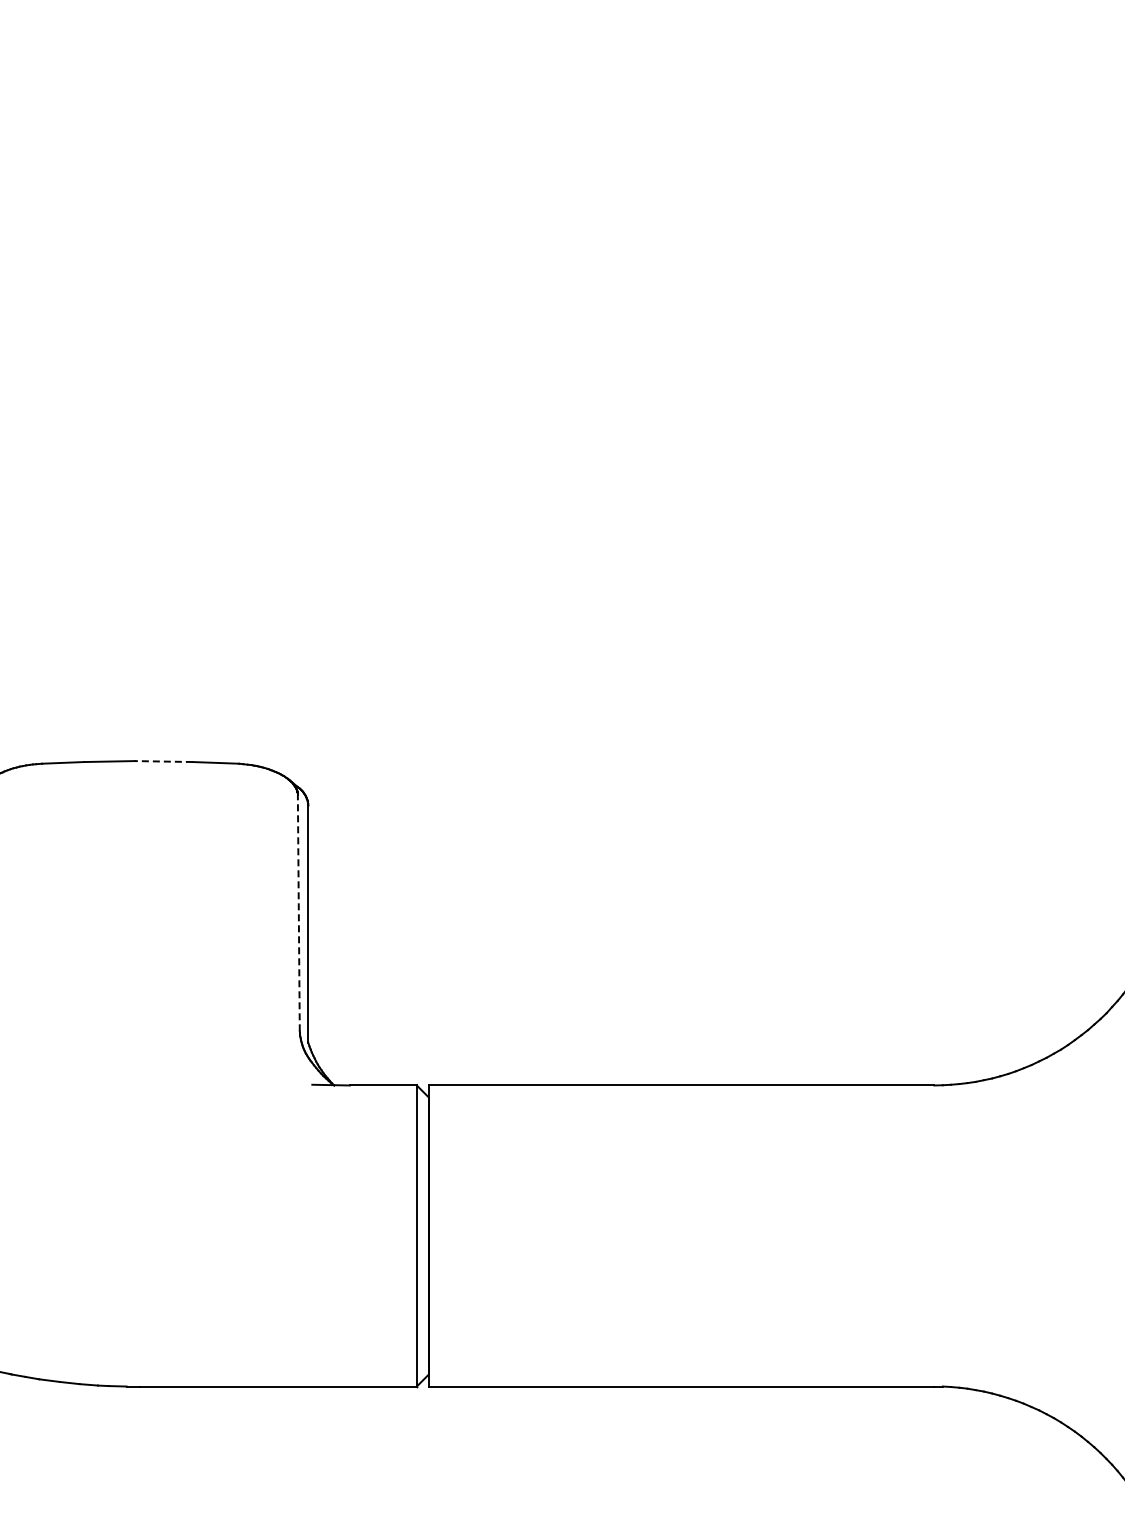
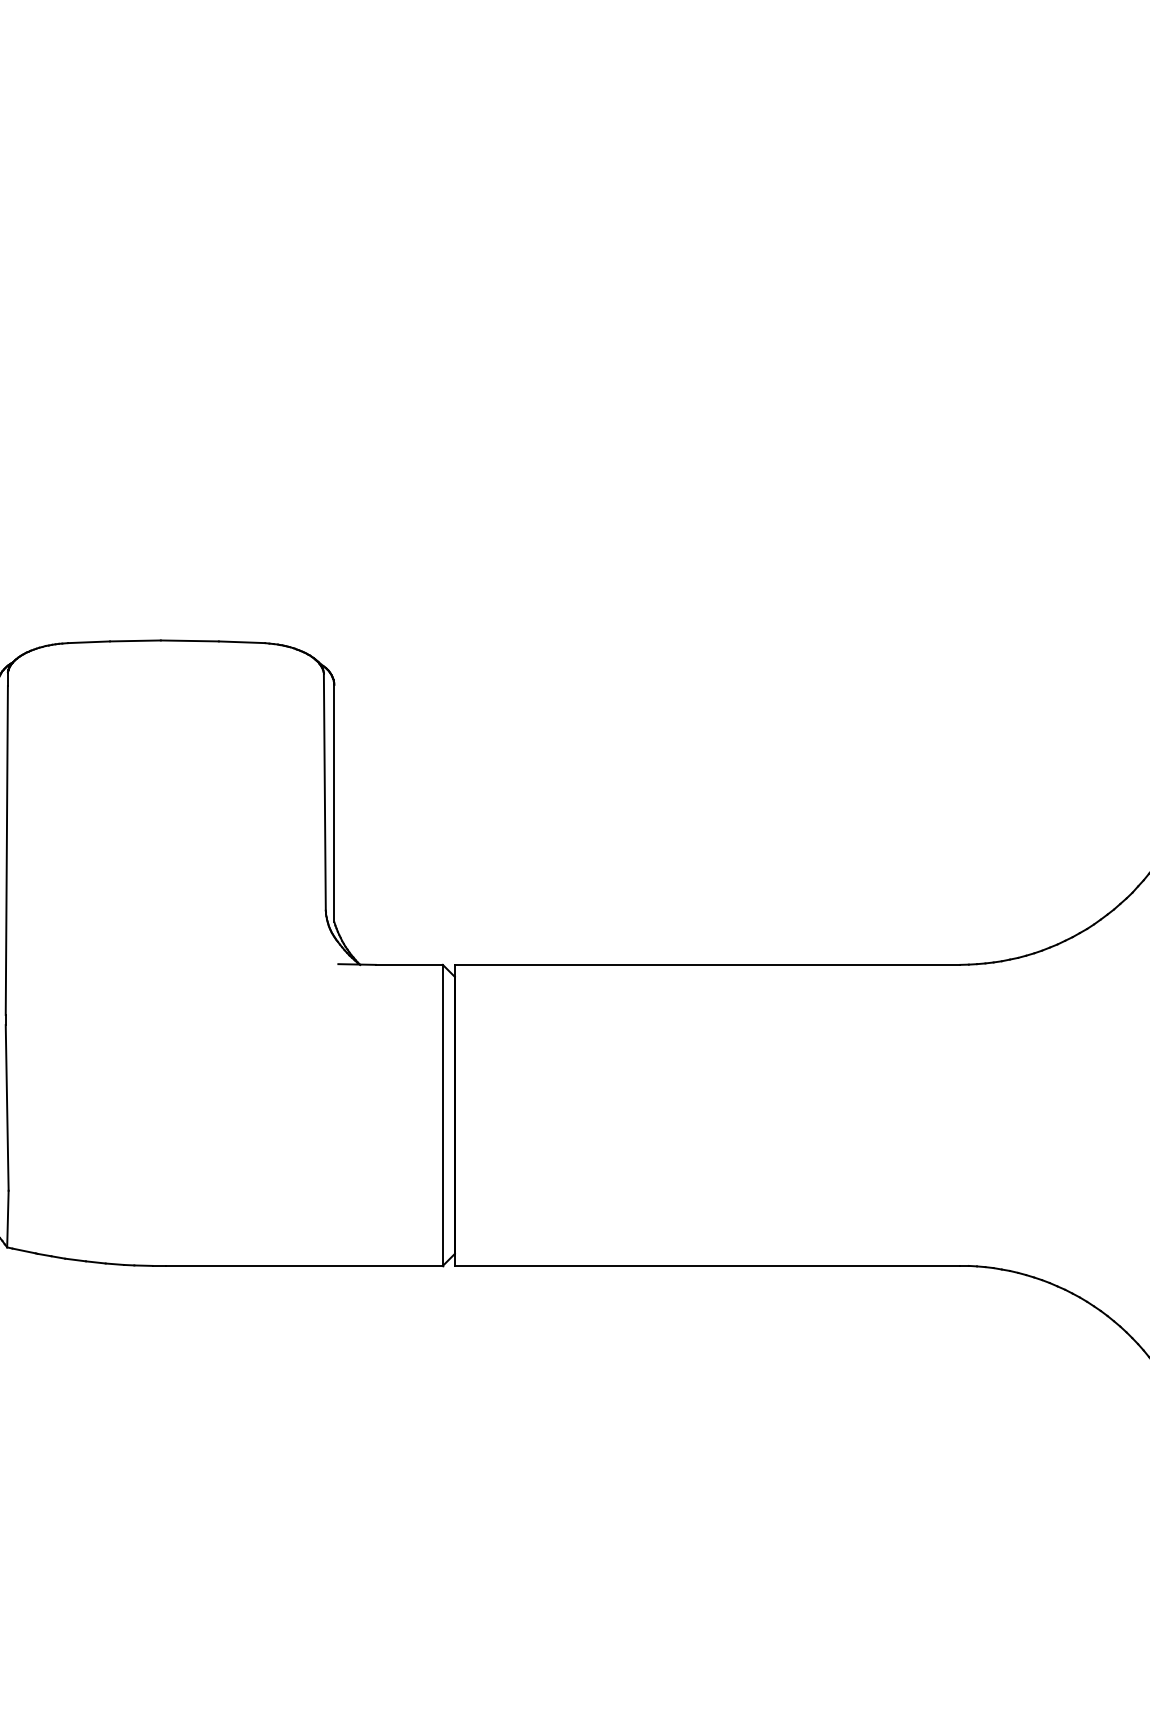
line: (163, 761) -> (189, 640), dashed -> solid
line: (298, 913) -> (324, 792), dashed -> solid

